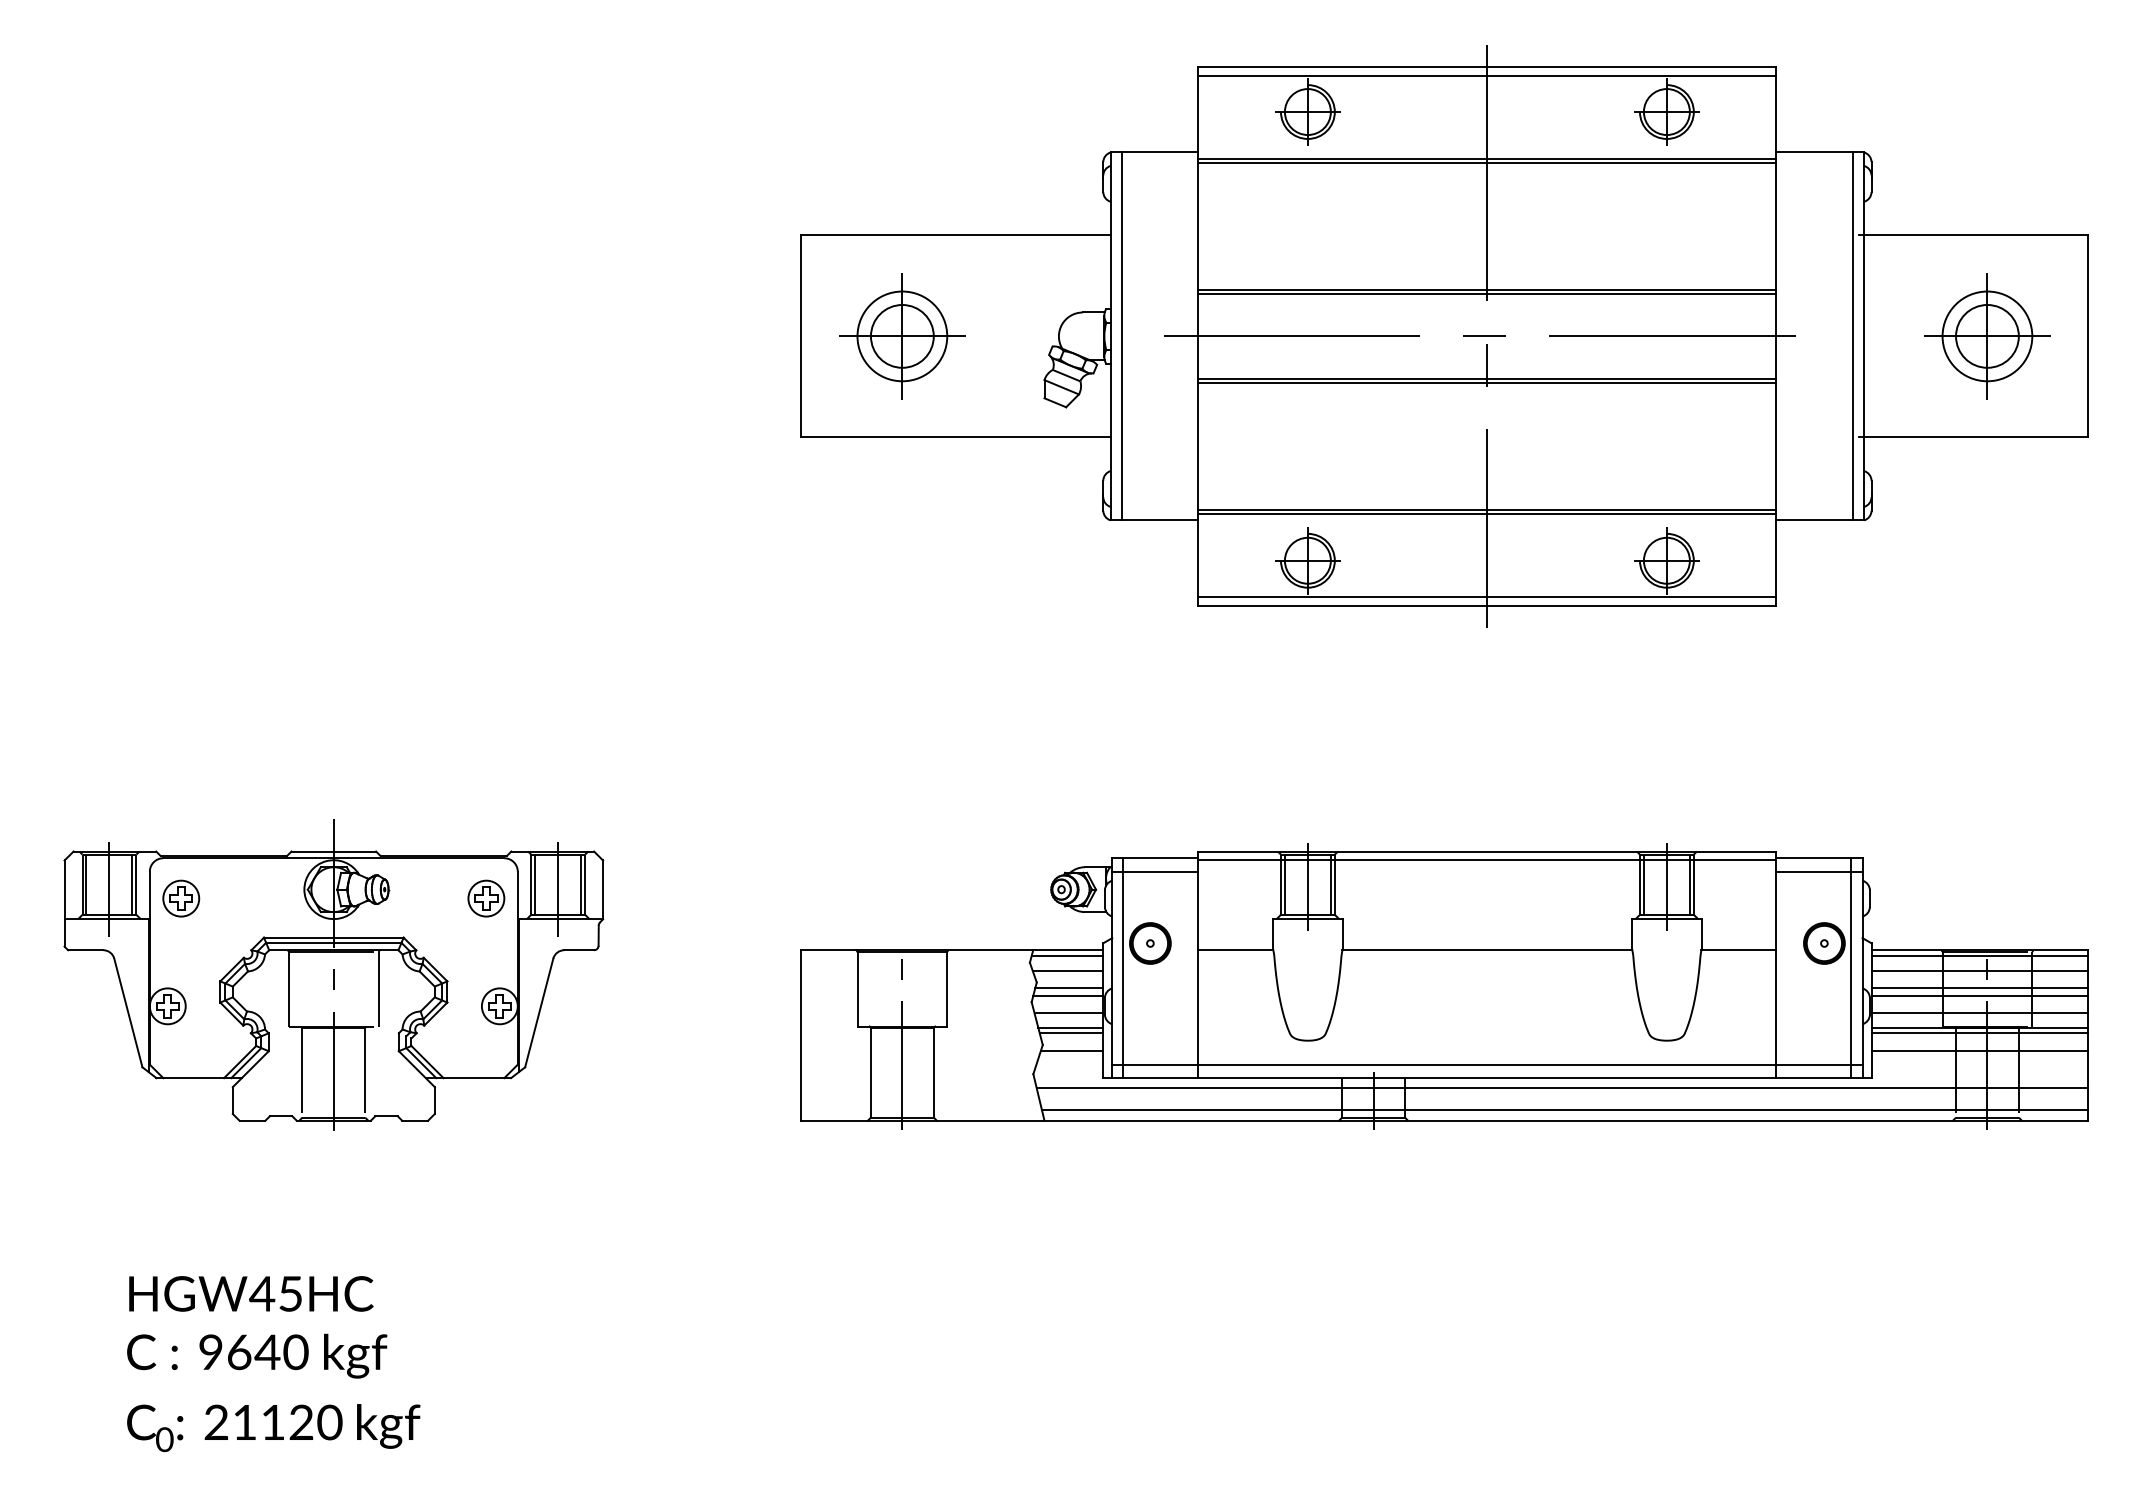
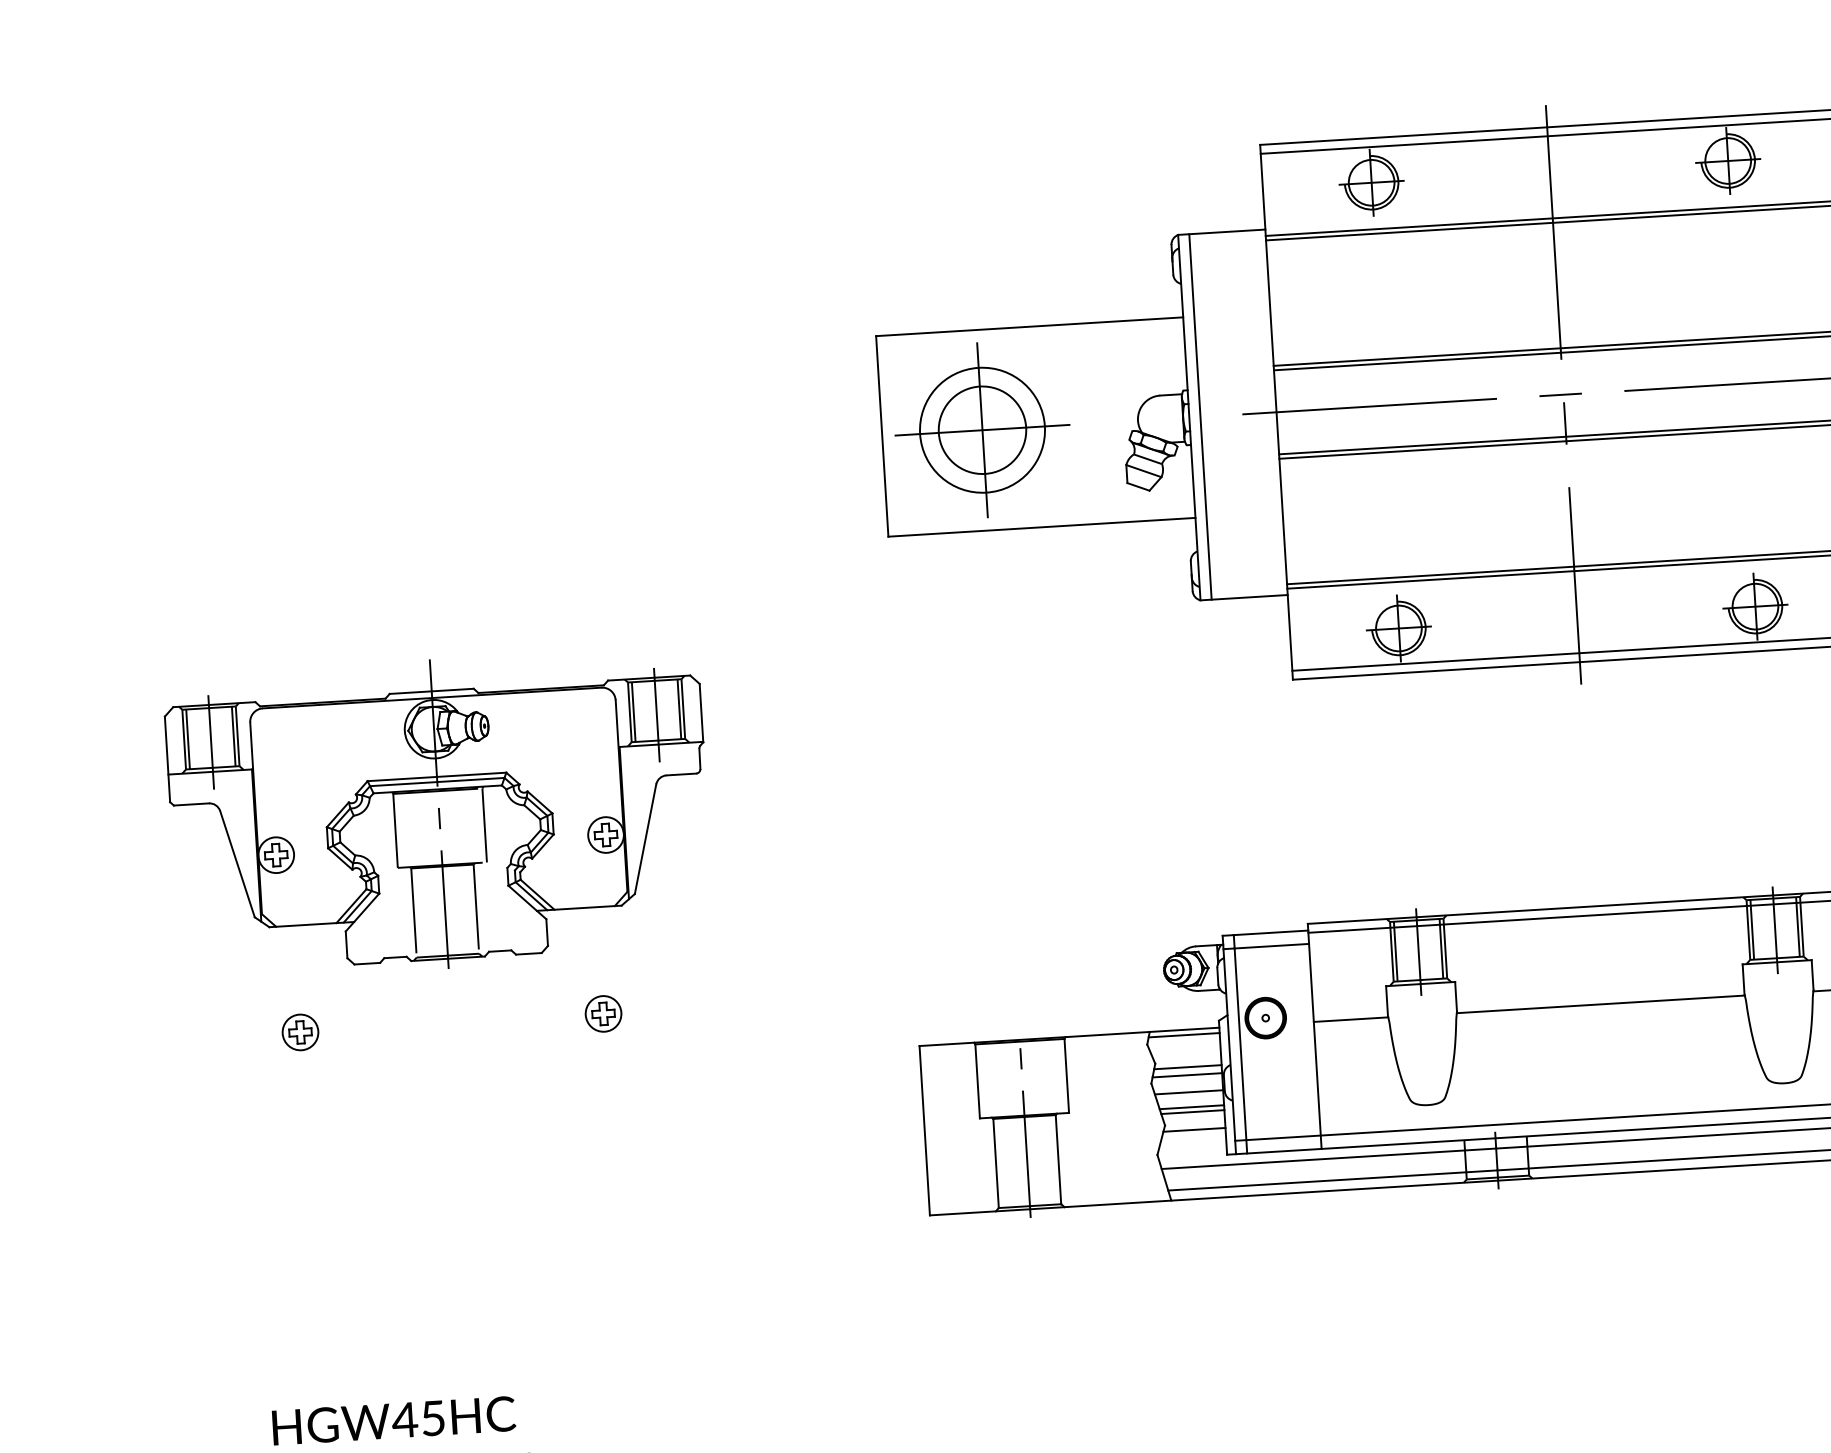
part: (902, 336) -> (982, 430), size x1.4
line: (1067, 970) -> (1185, 1049), removed
part: (333, 974) -> (438, 813), moved

